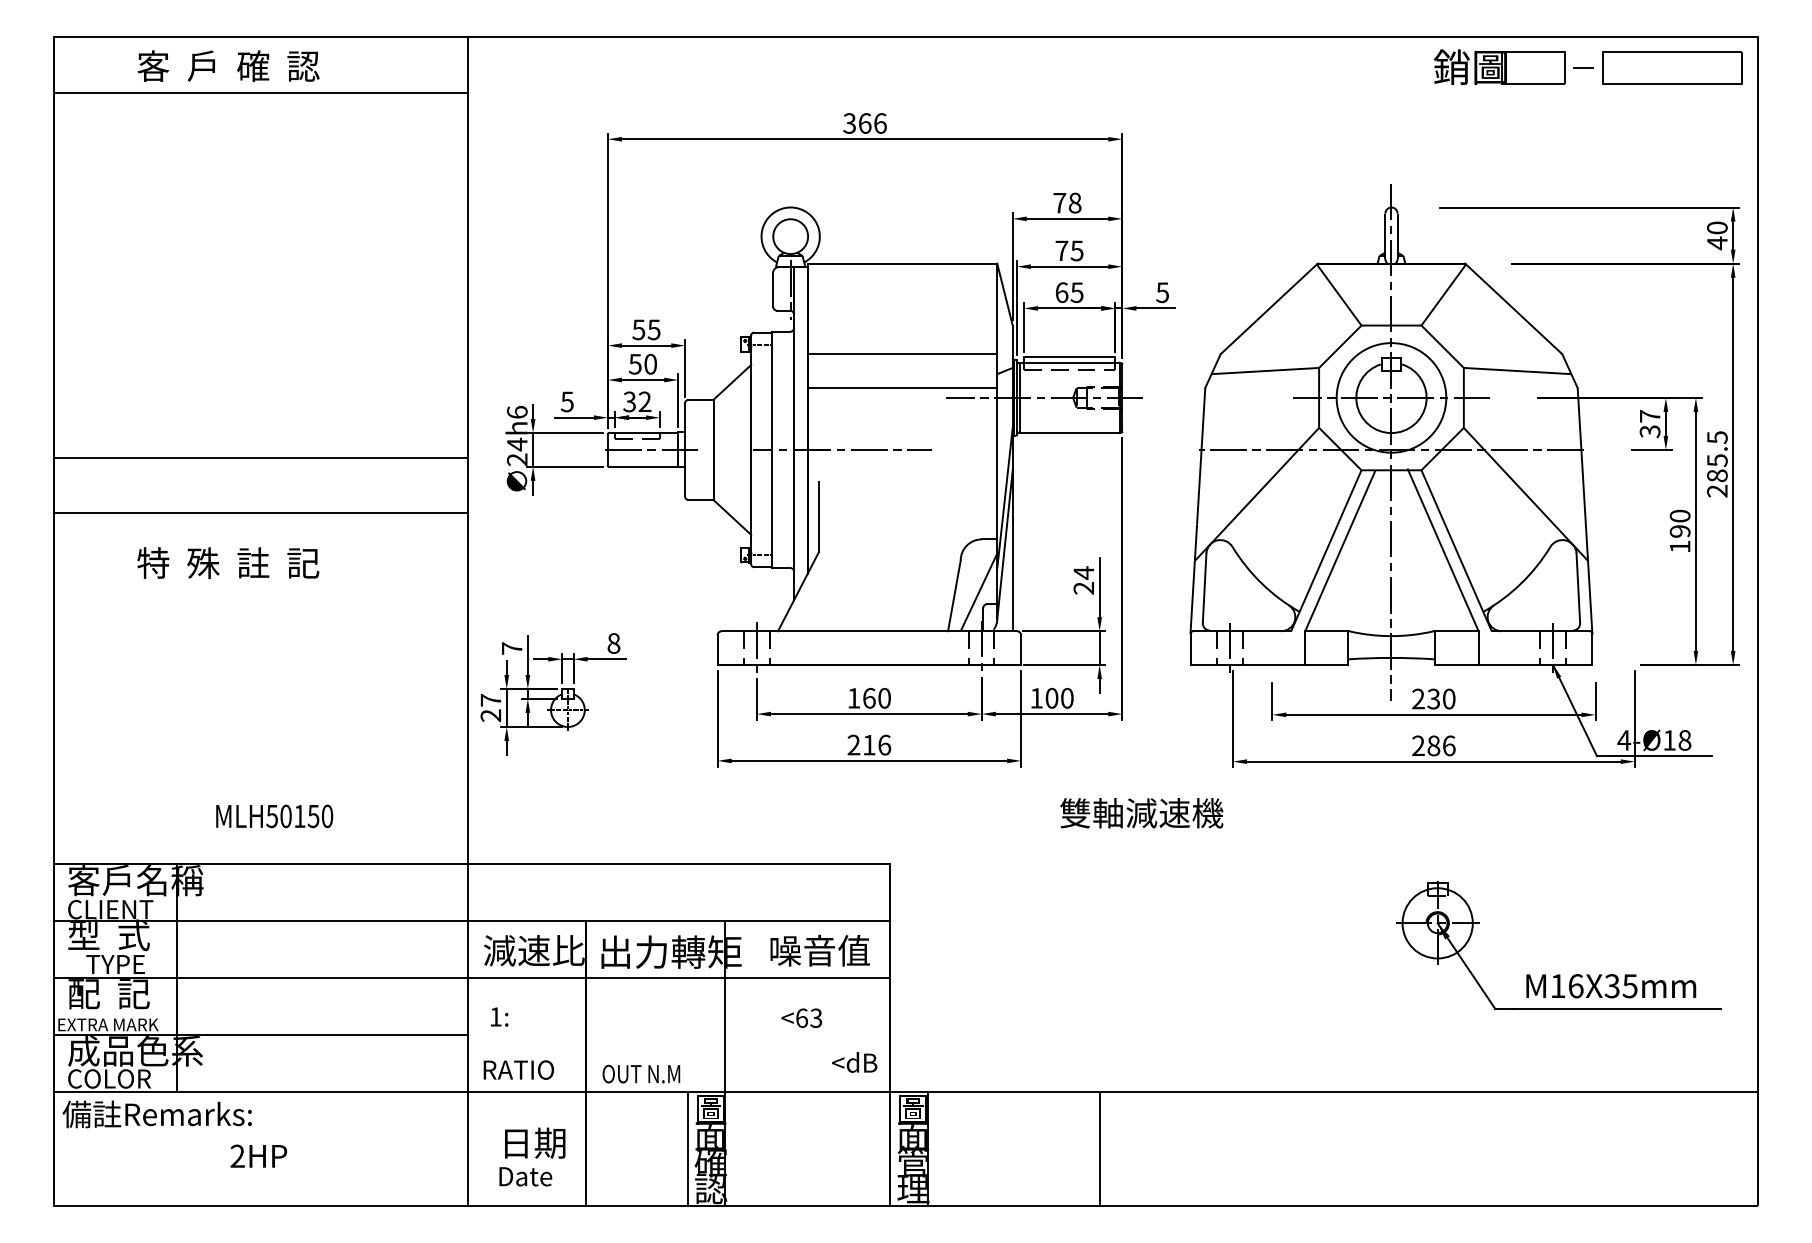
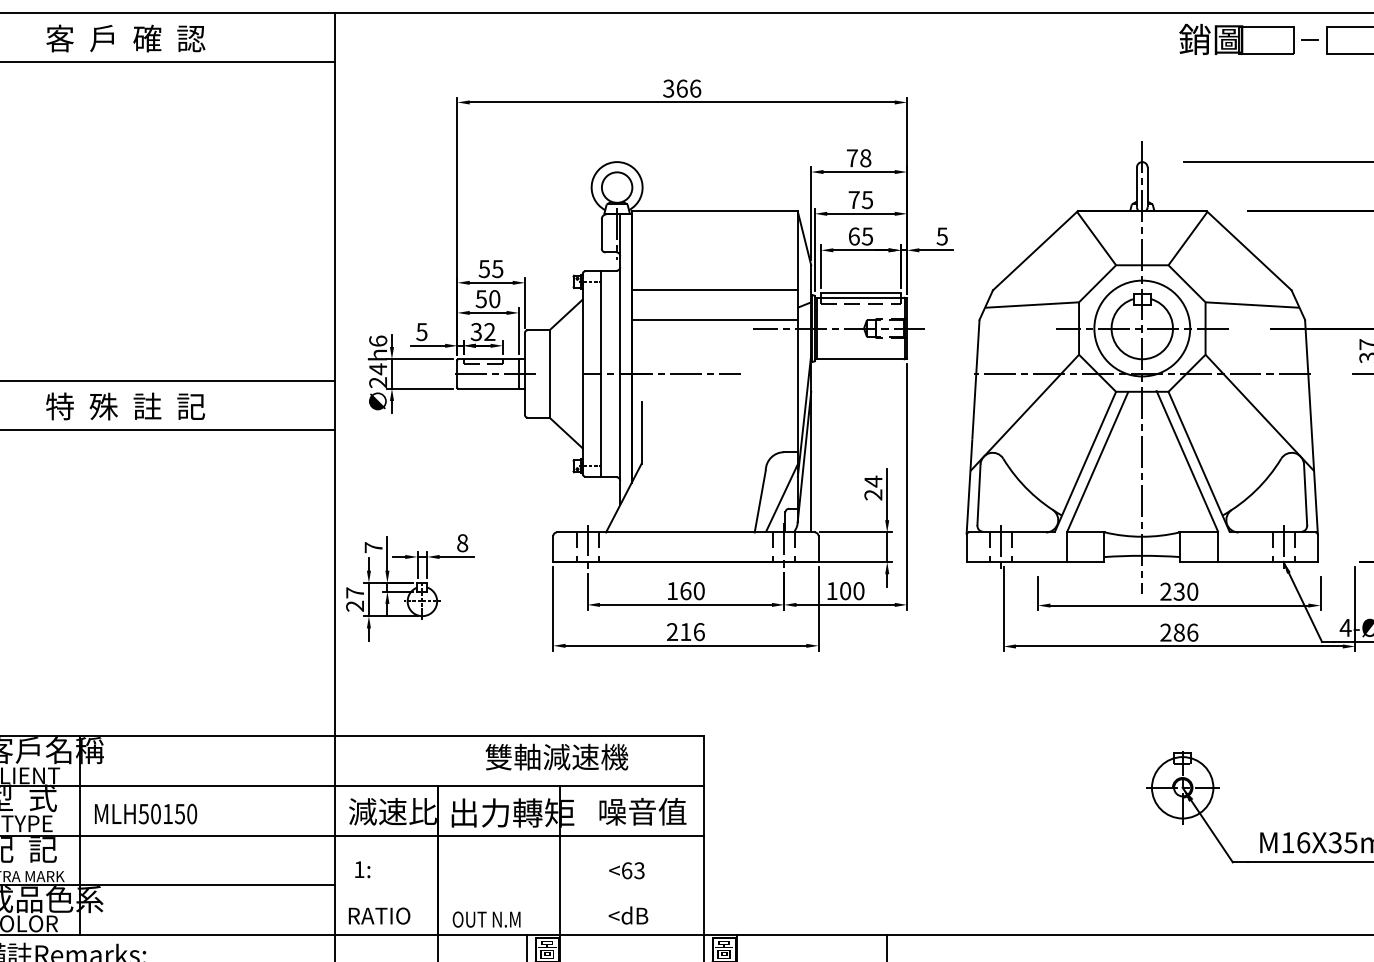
text: (228, 562) -> (125, 405), moved
text: (1141, 813) -> (556, 757), moved
text: (274, 816) -> (145, 814), moved
text: (854, 1062) -> (628, 915), moved

